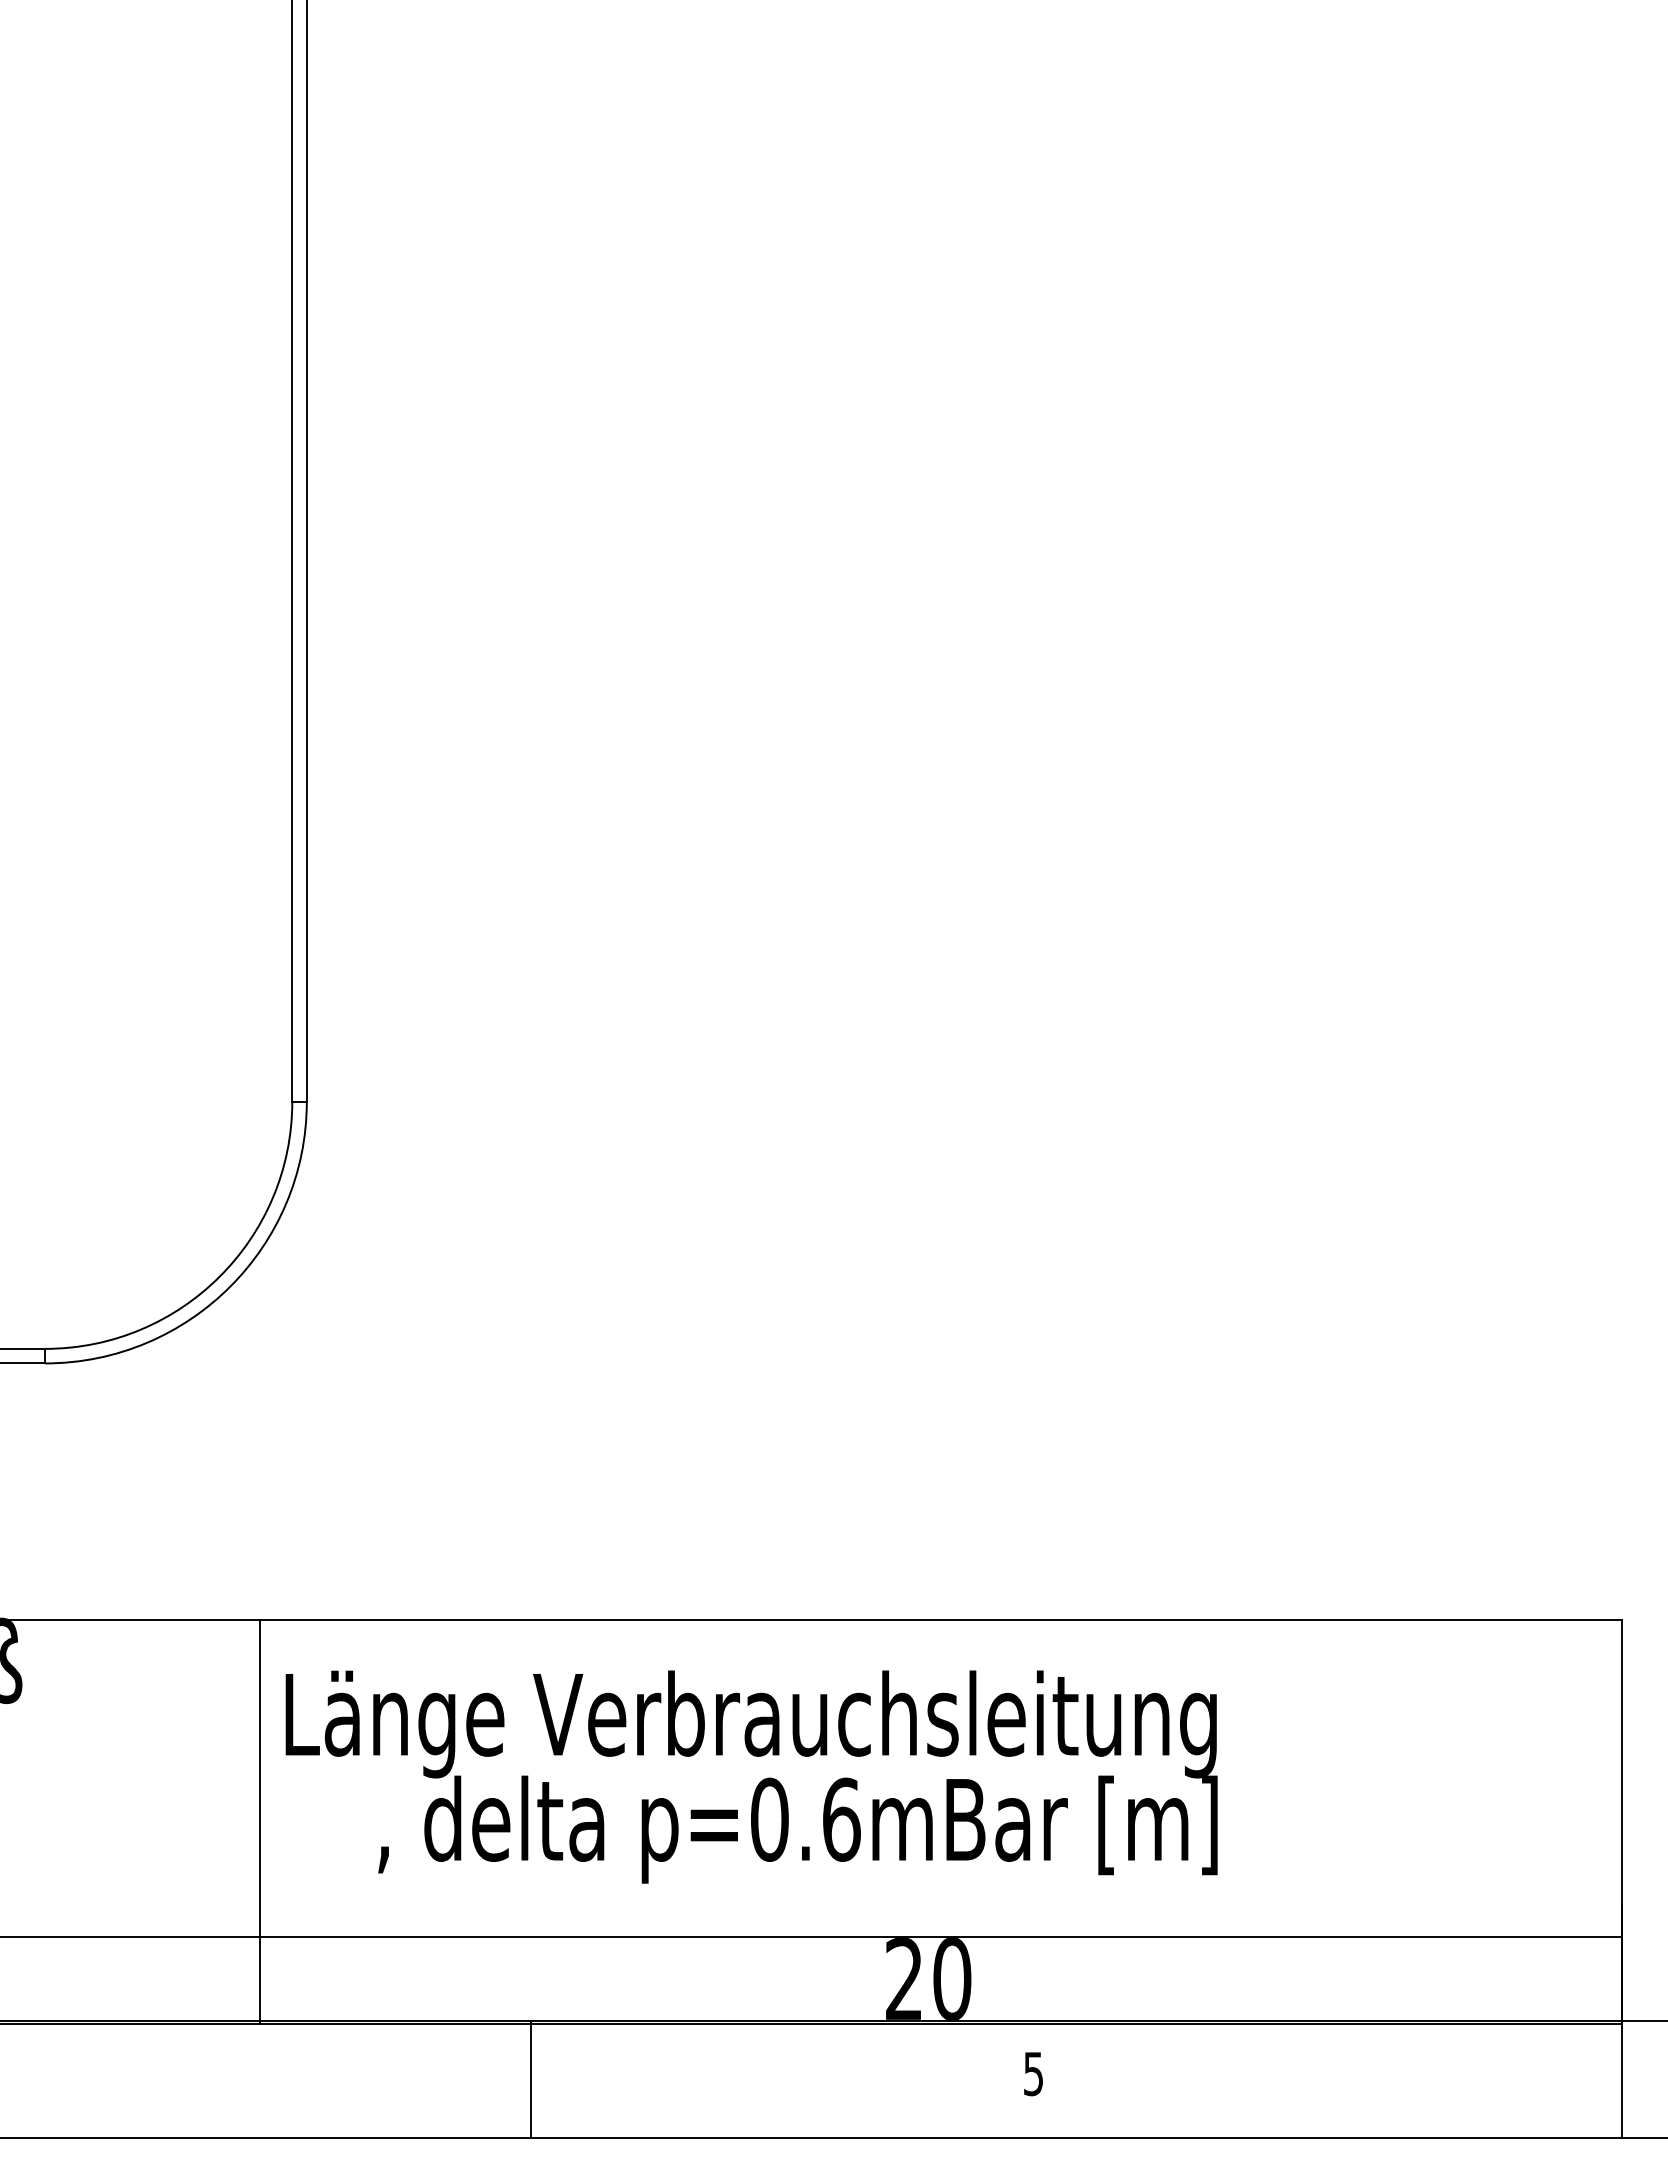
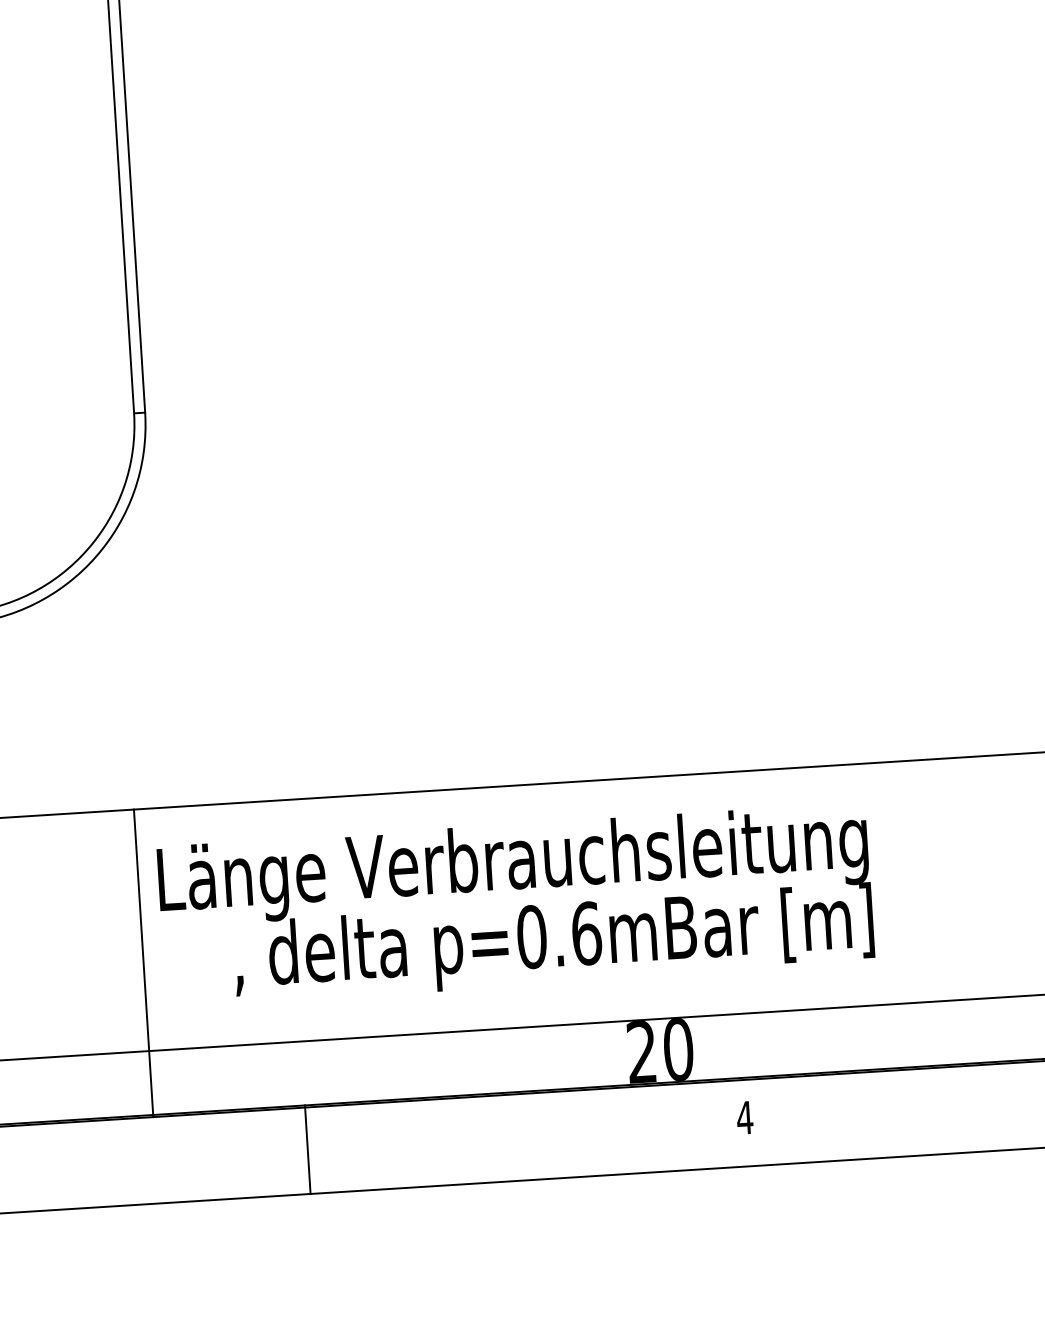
text: (1033, 2074) -> (744, 1118), 5 -> 4
line: (530, 2079) -> (307, 1149), moved

